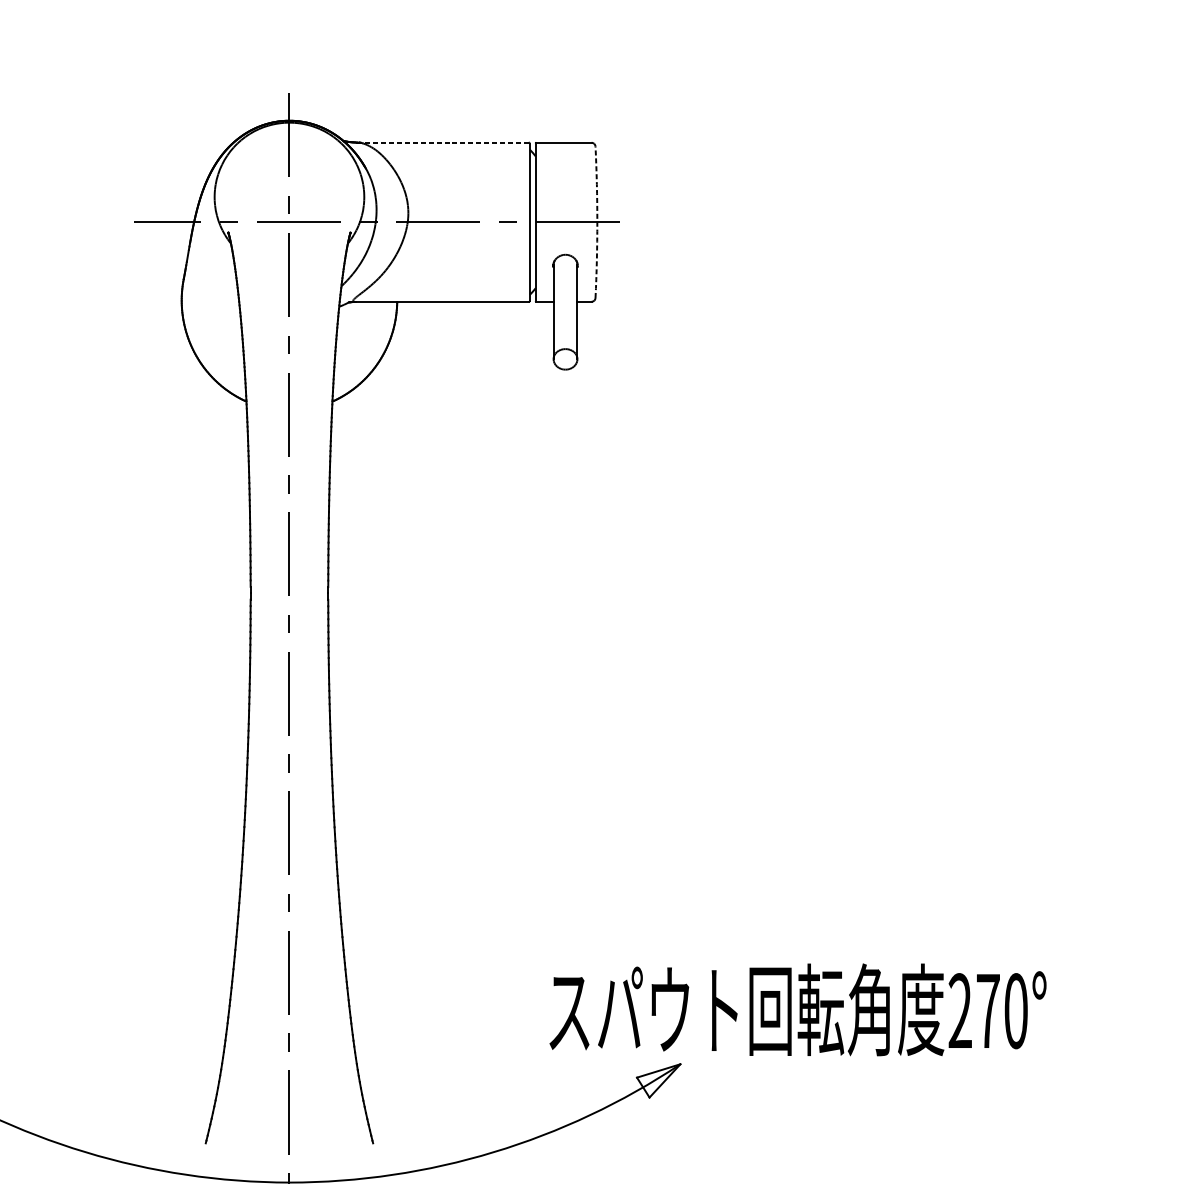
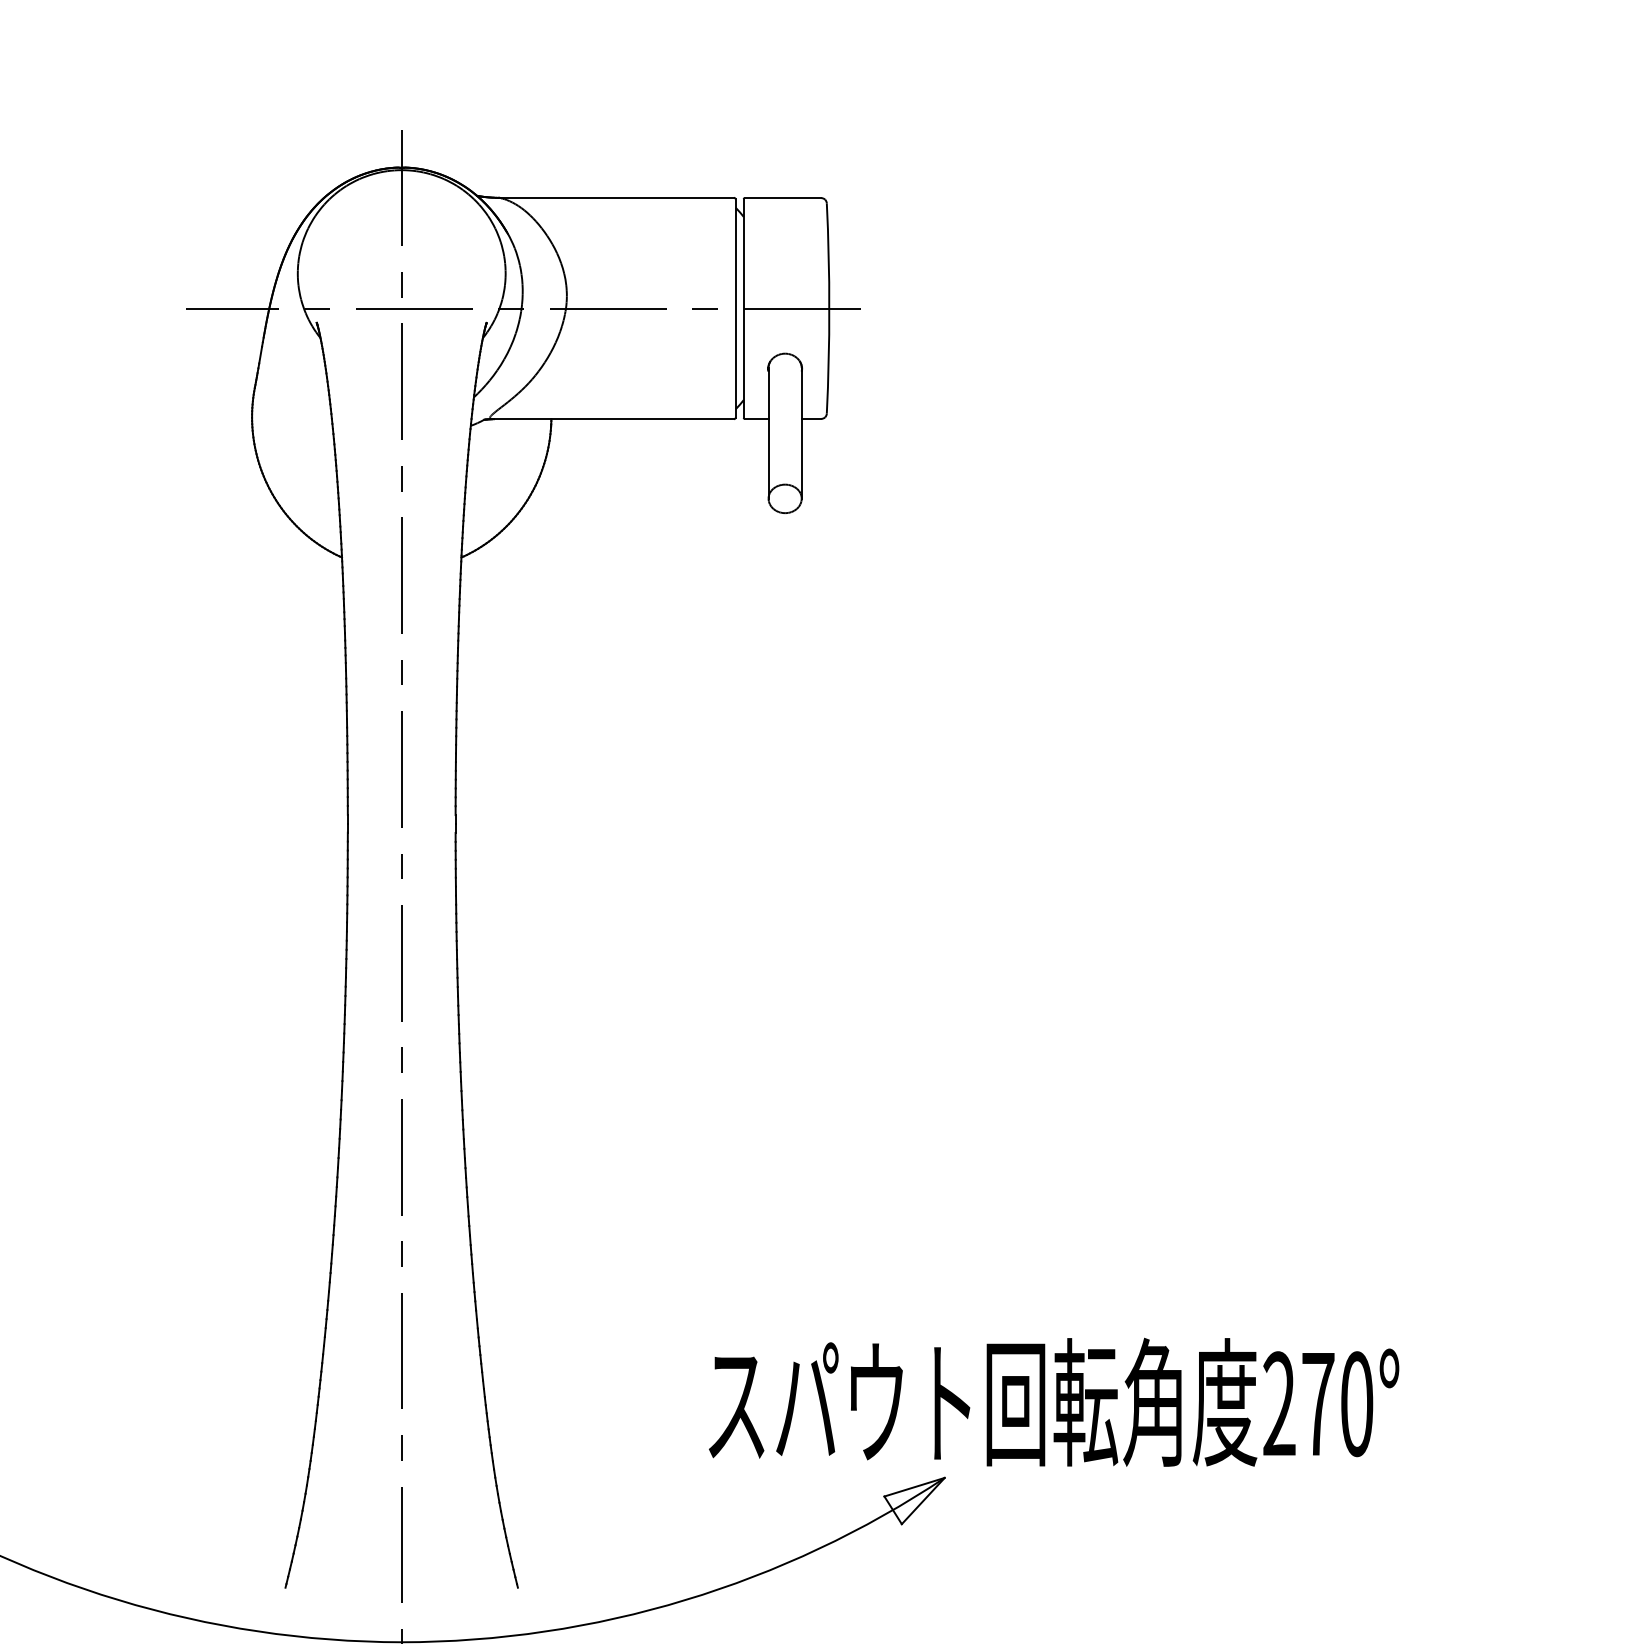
line: (444, 142) -> (616, 197), dashed -> solid
arc: (597, 222) -> (829, 308), dashed -> solid
text: (798, 1009) -> (1054, 1401), moved

